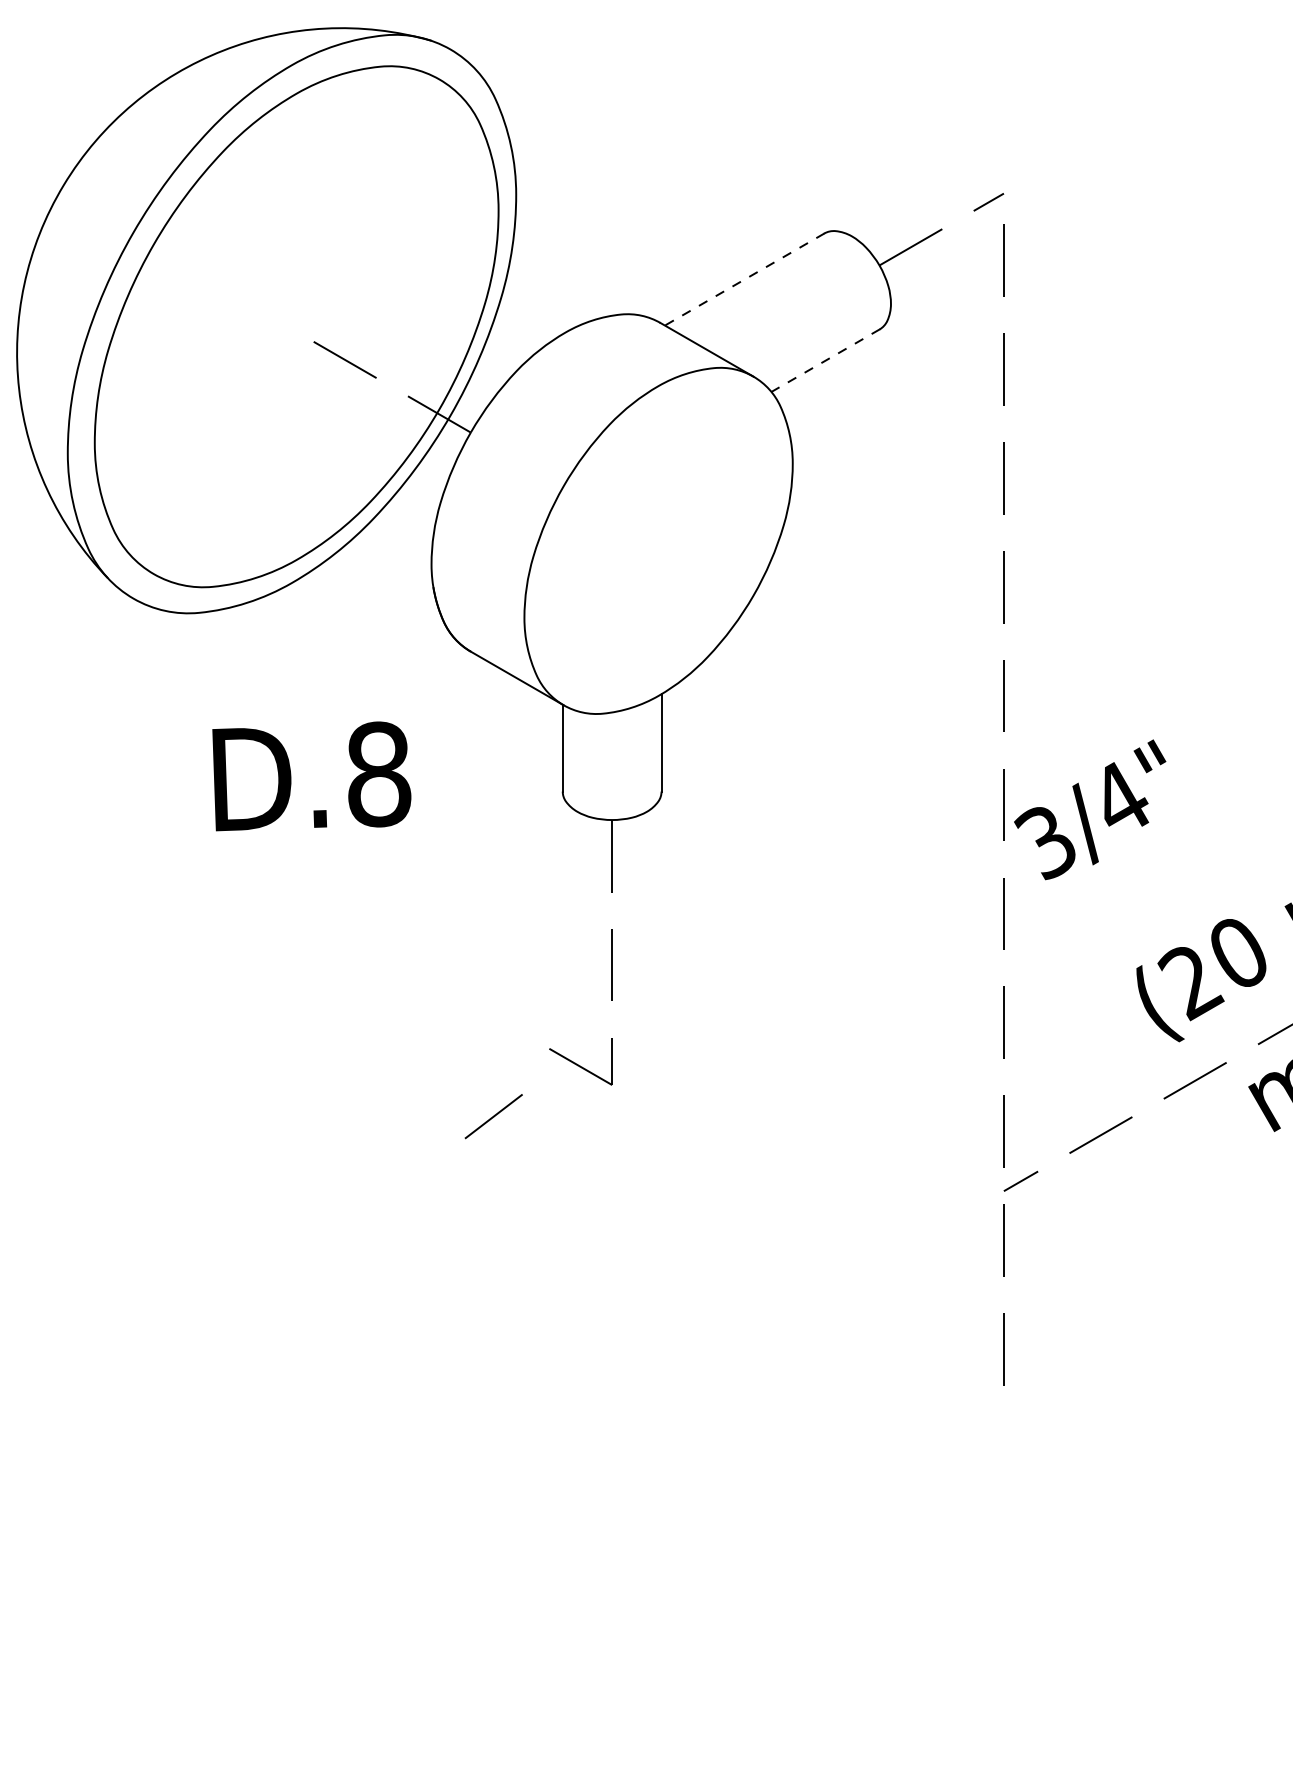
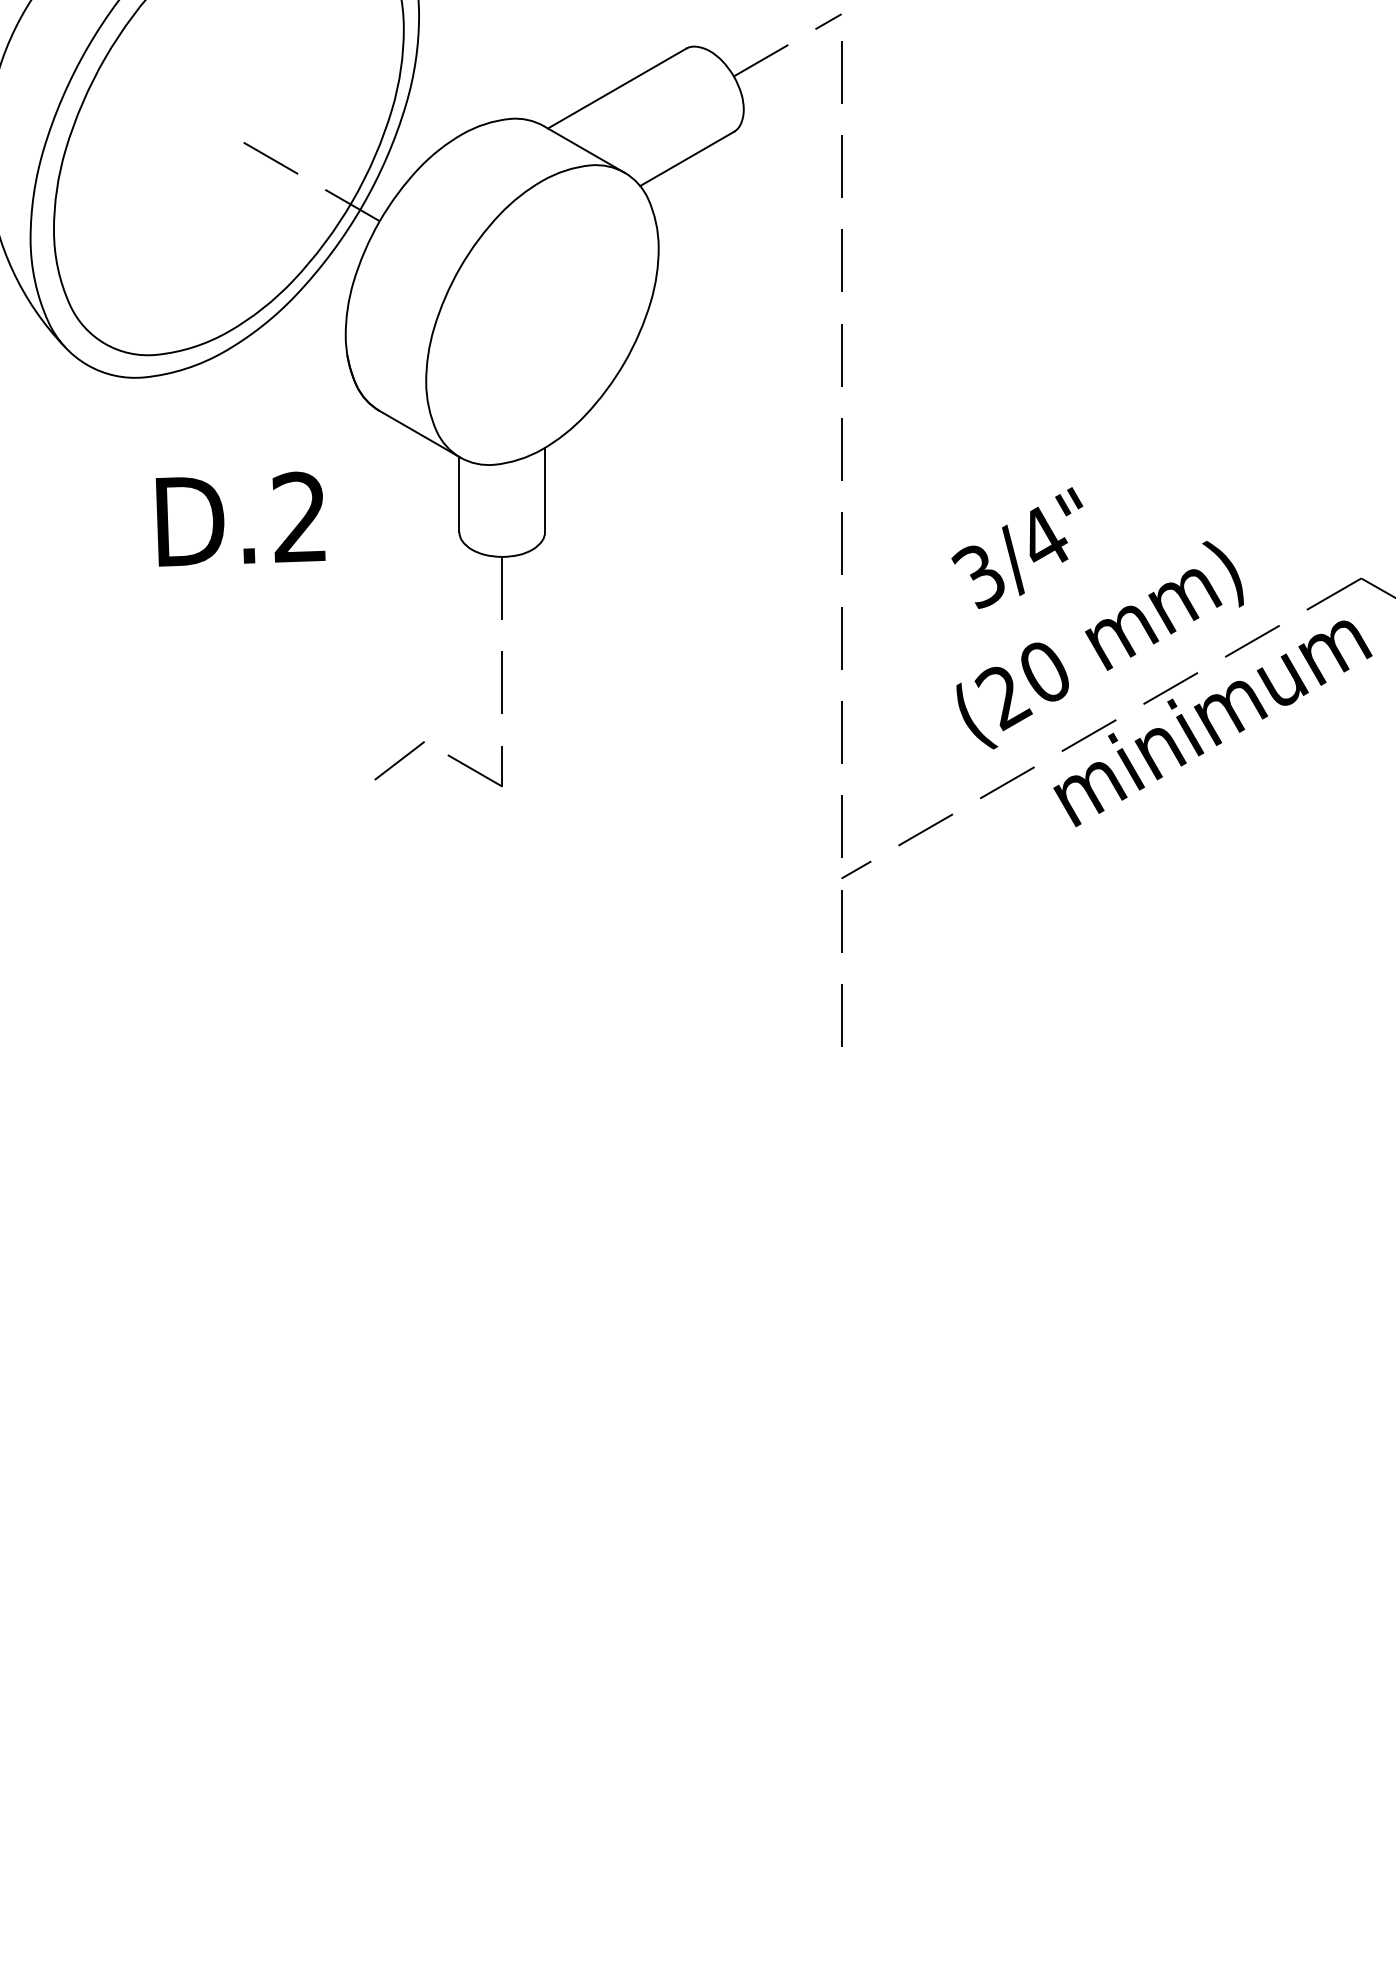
line: (745, 279) -> (617, 88), dashed -> solid
line: (824, 361) -> (686, 159), dashed -> solid
text: (379, 774) -> (300, 517), D.8 -> D.2
text: (1090, 809) -> (1017, 547), moved
line: (493, 1116) -> (399, 760), moved

